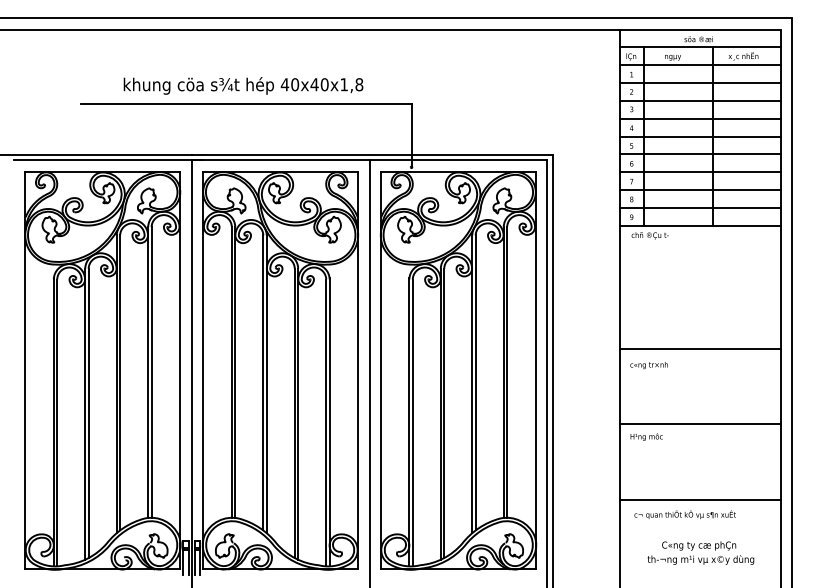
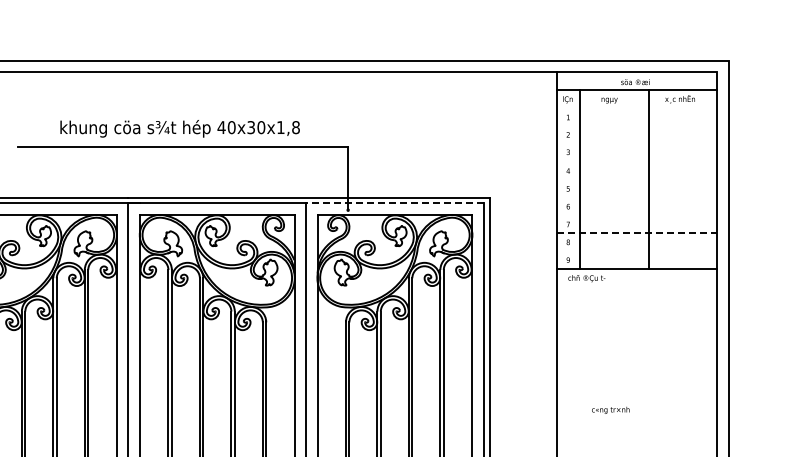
line: (700, 65) -> (637, 108), removed
line: (700, 83) -> (637, 126), removed
text: (314, 84) -> (251, 127), 40x40x1,8 -> 40x30x1,8
line: (700, 100) -> (637, 143), removed
line: (700, 118) -> (637, 161), removed
line: (700, 136) -> (637, 179), removed
line: (700, 154) -> (637, 197), removed
line: (458, 160) -> (395, 203), solid -> dashed
line: (700, 172) -> (637, 215), removed
line: (700, 190) -> (637, 233), solid -> dashed
line: (700, 207) -> (637, 250), removed
line: (700, 348) -> (637, 391), removed
text: (648, 365) -> (610, 410), moved

